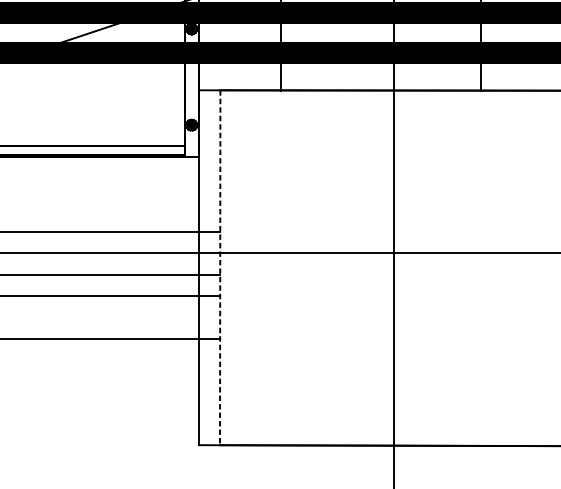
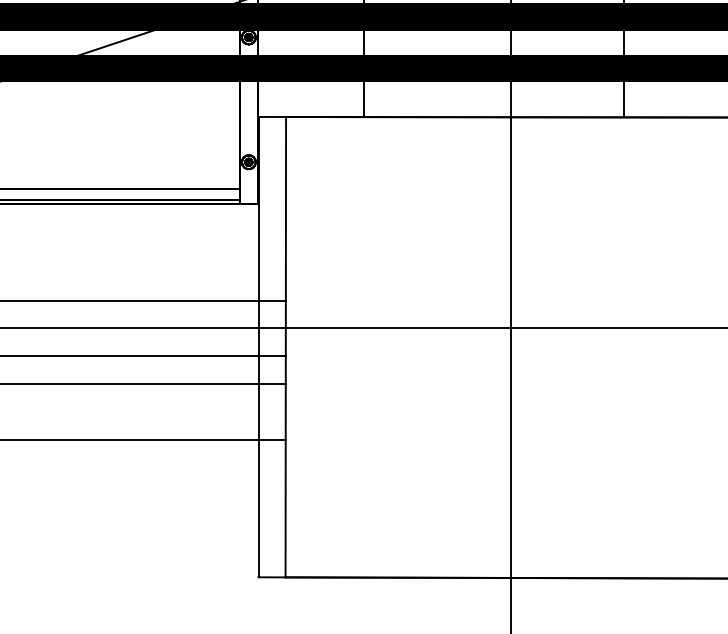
line: (219, 268) -> (285, 347), dashed -> solid

